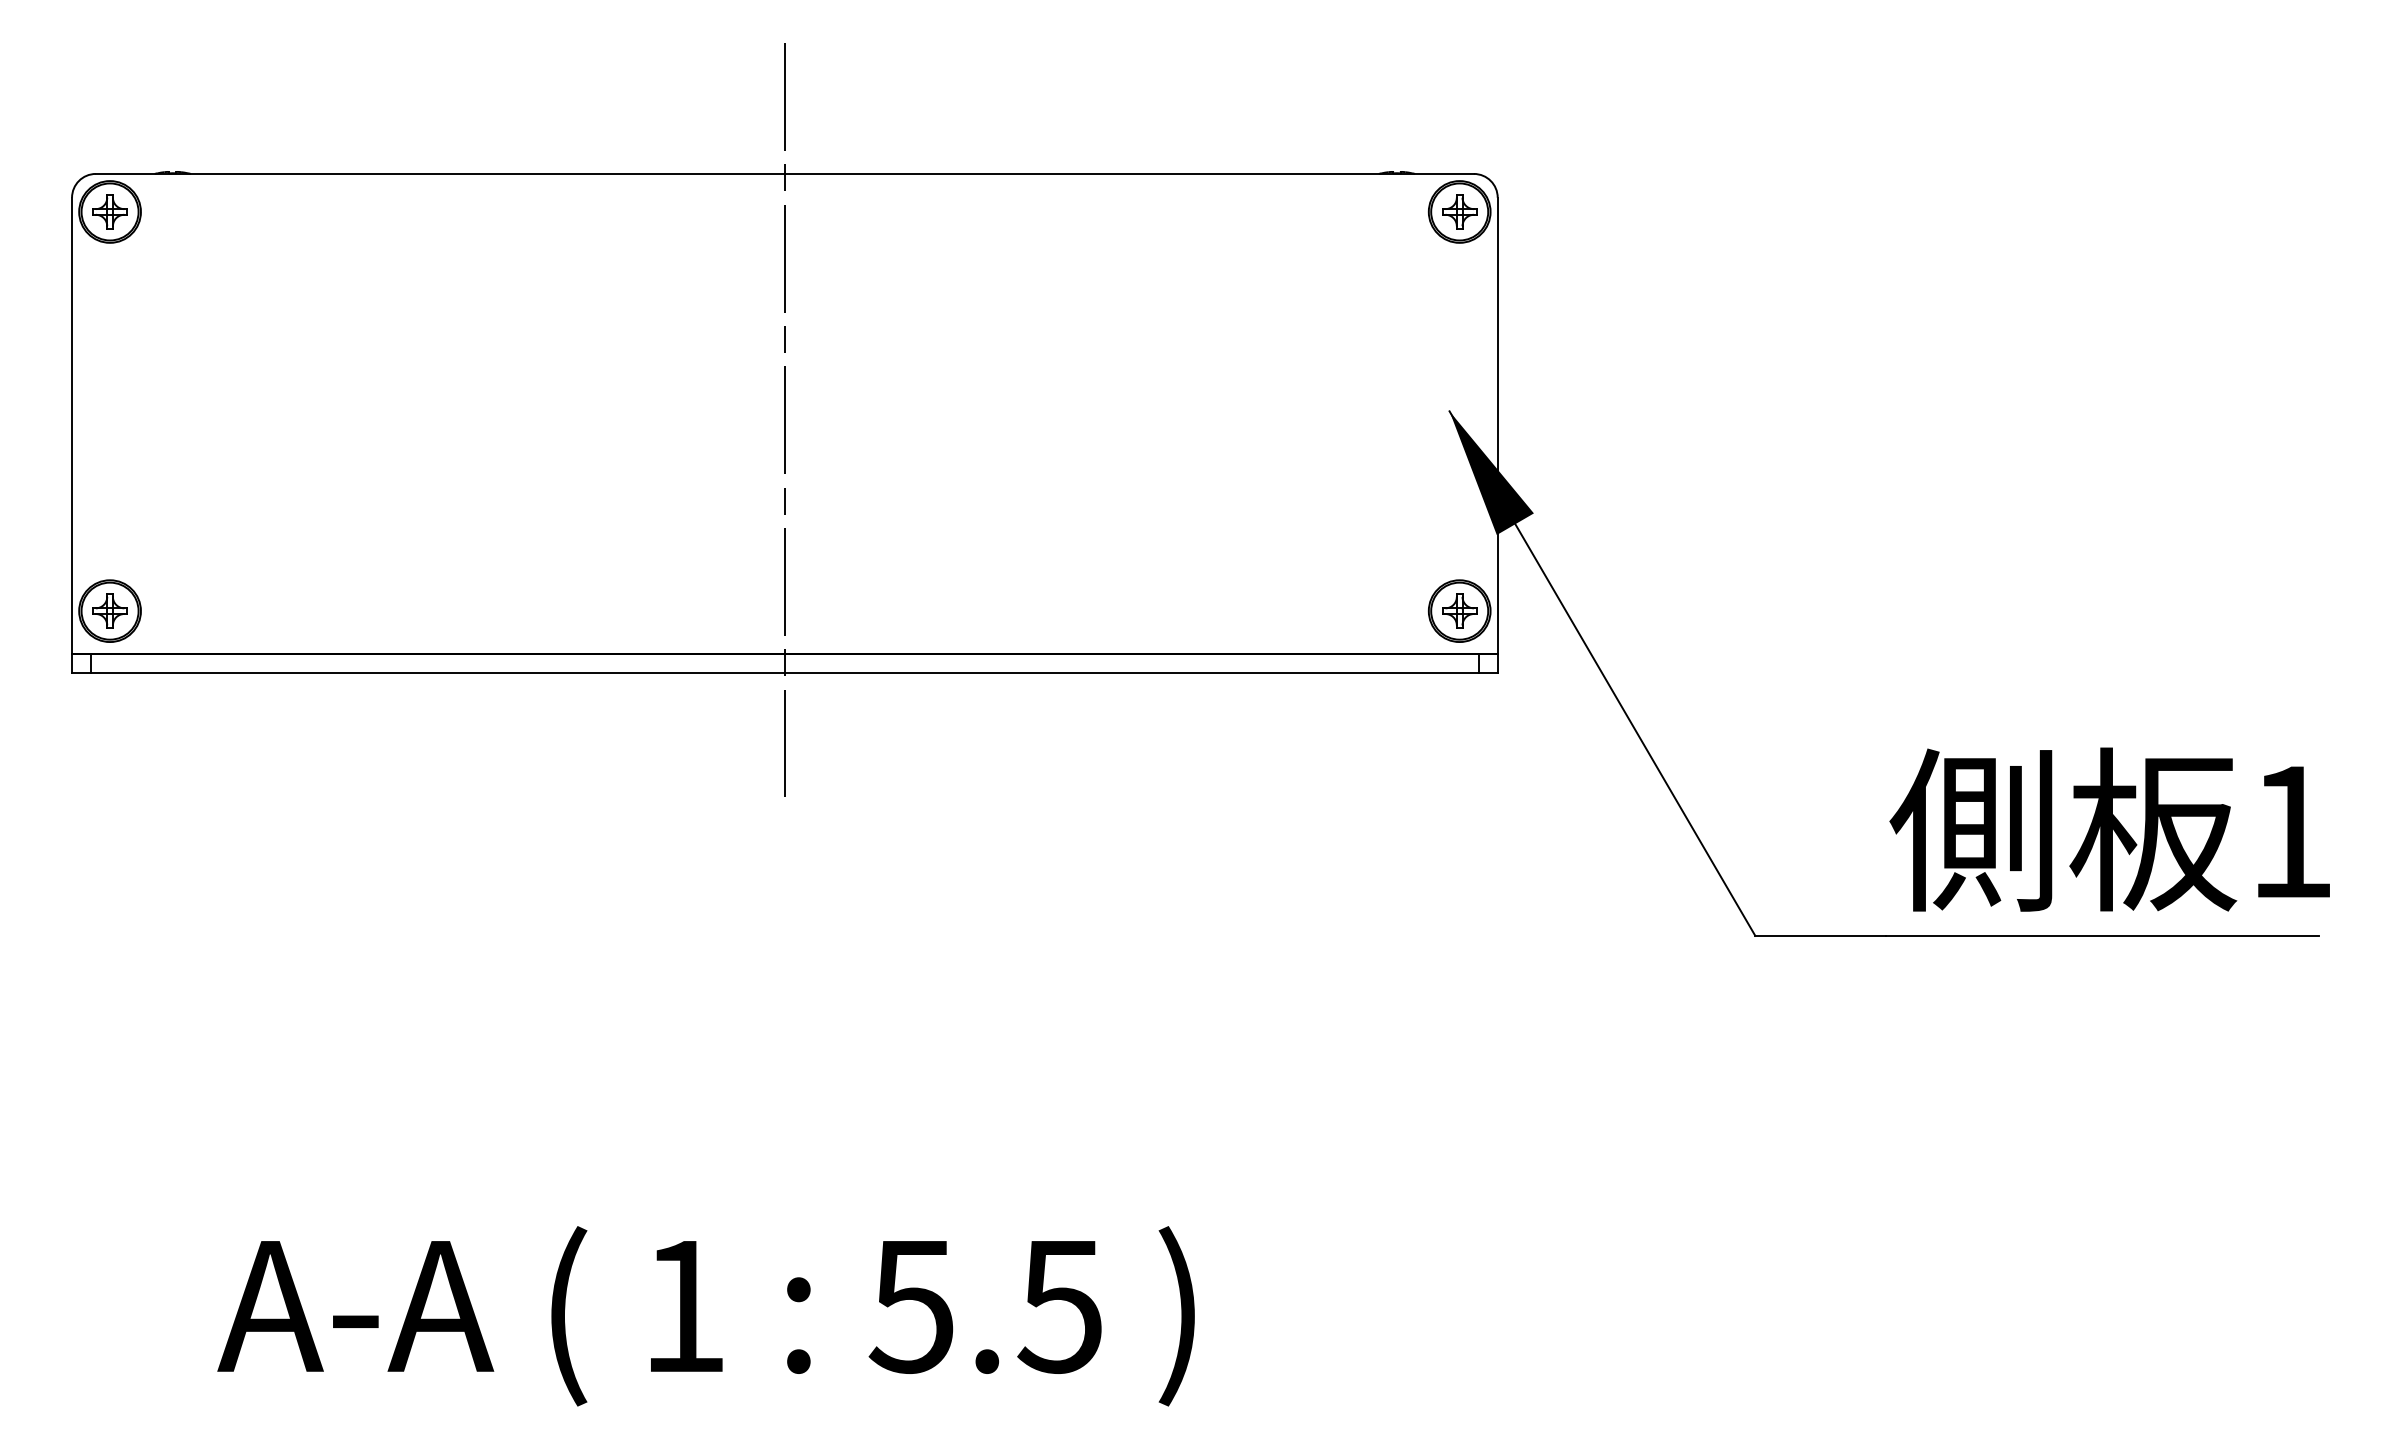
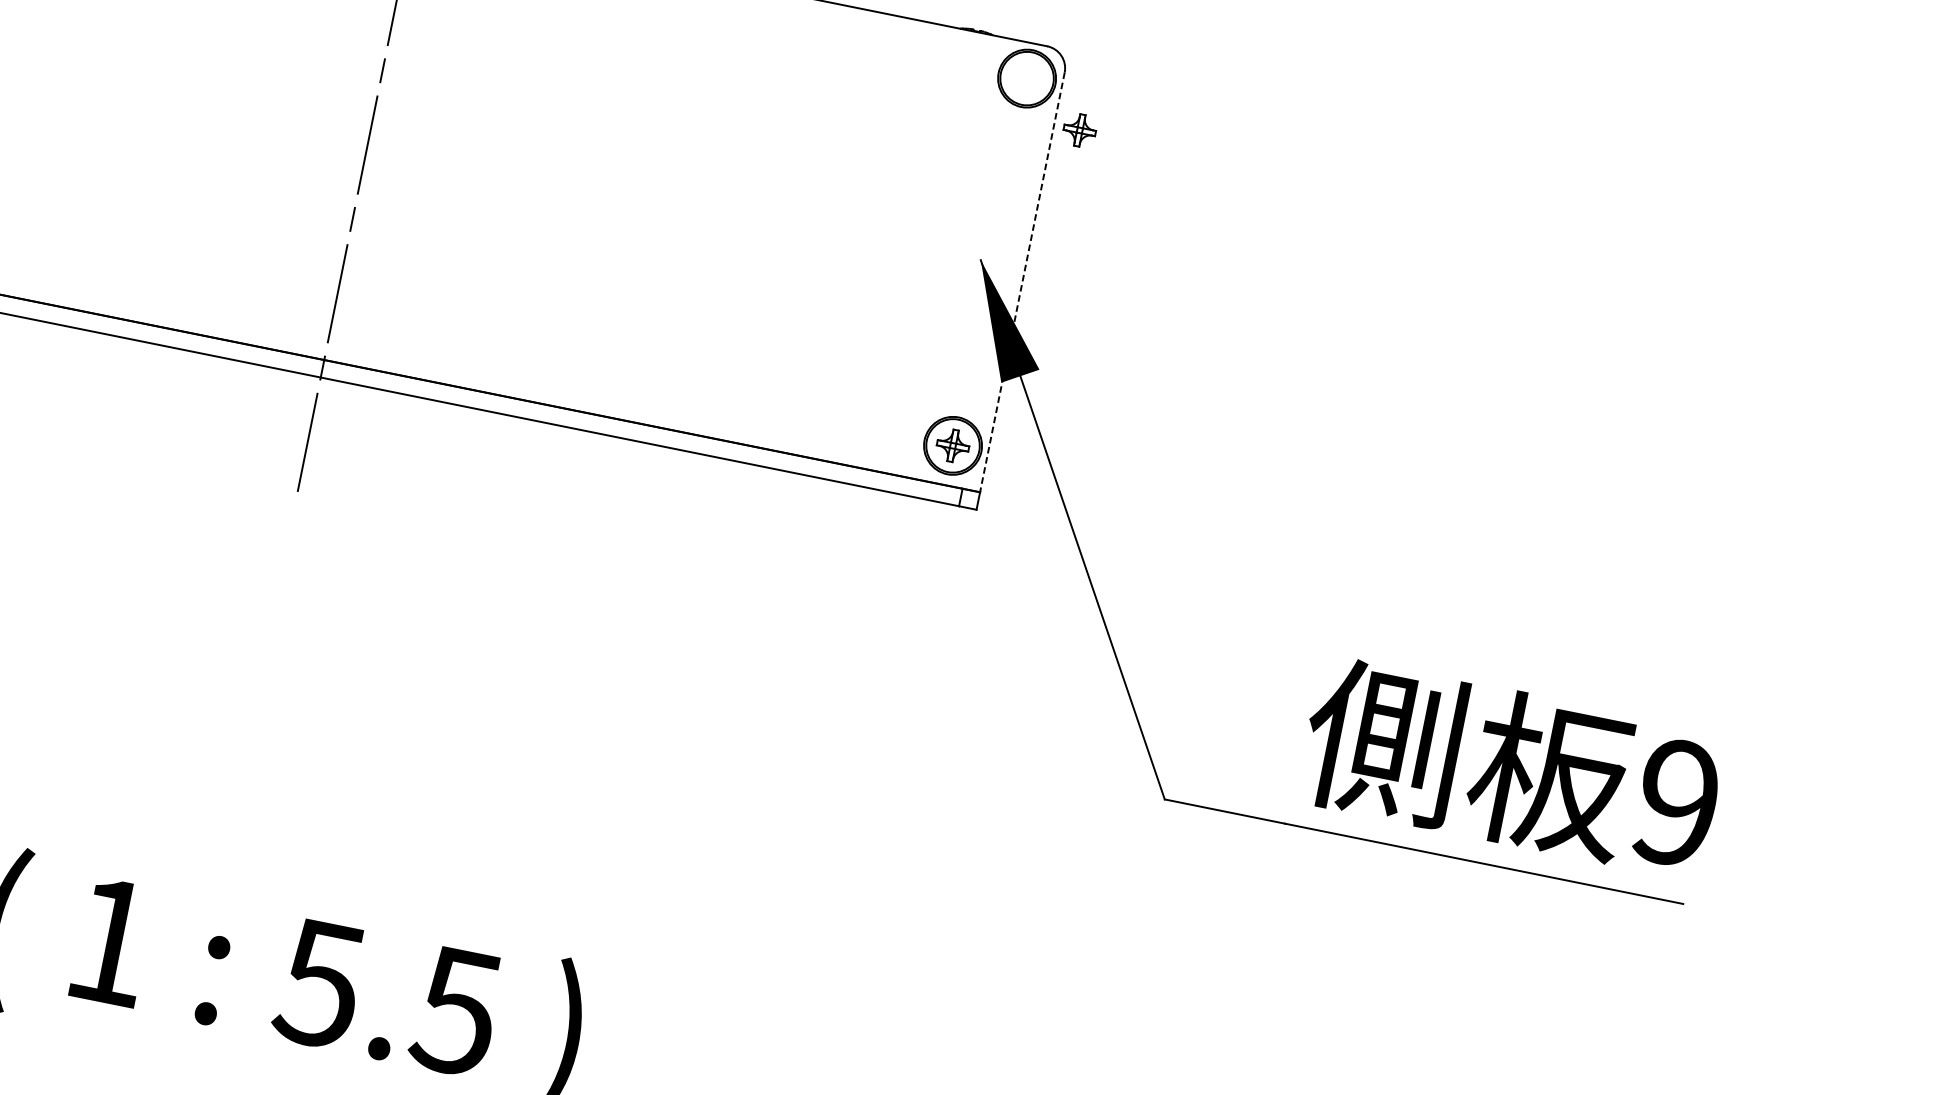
part: (1459, 211) -> (1079, 129), moved
line: (1497, 426) -> (1022, 283), solid -> dashed
text: (2290, 831) -> (1676, 802), 1 -> 9

